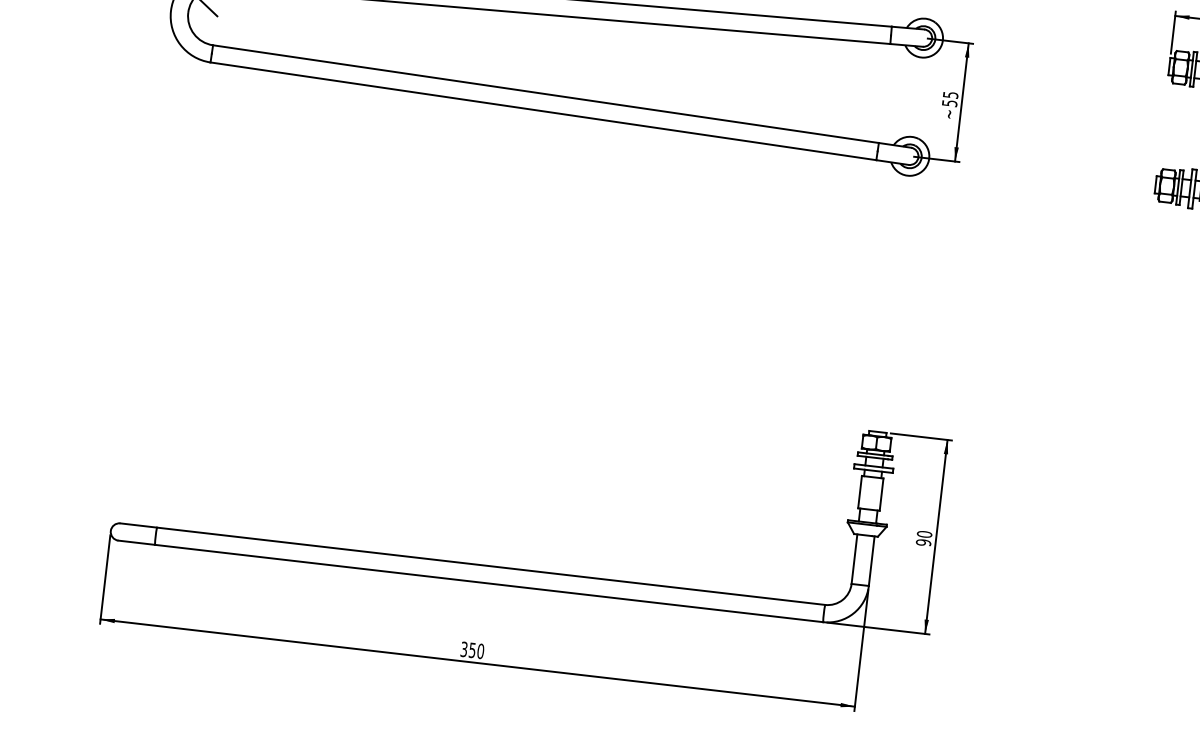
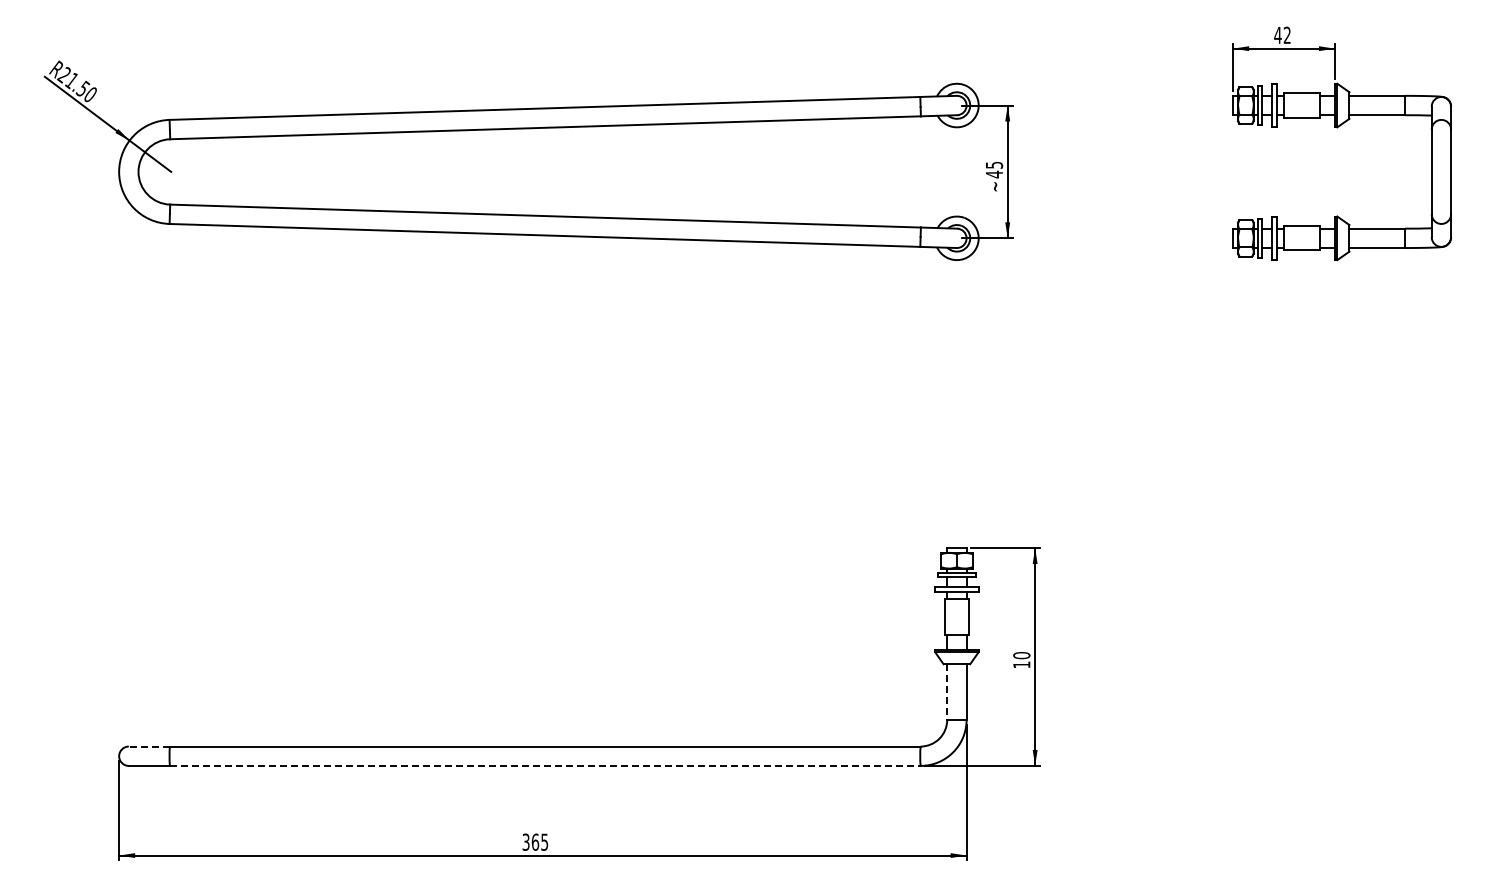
text: (949, 103) -> (994, 174), 55 -> 45
line: (138, 525) -> (149, 746), solid -> dashed
text: (923, 542) -> (1021, 664), 90 -> 10
line: (854, 559) -> (947, 692), solid -> dashed
line: (489, 583) -> (545, 765), solid -> dashed
text: (476, 650) -> (539, 841), 350 -> 365

